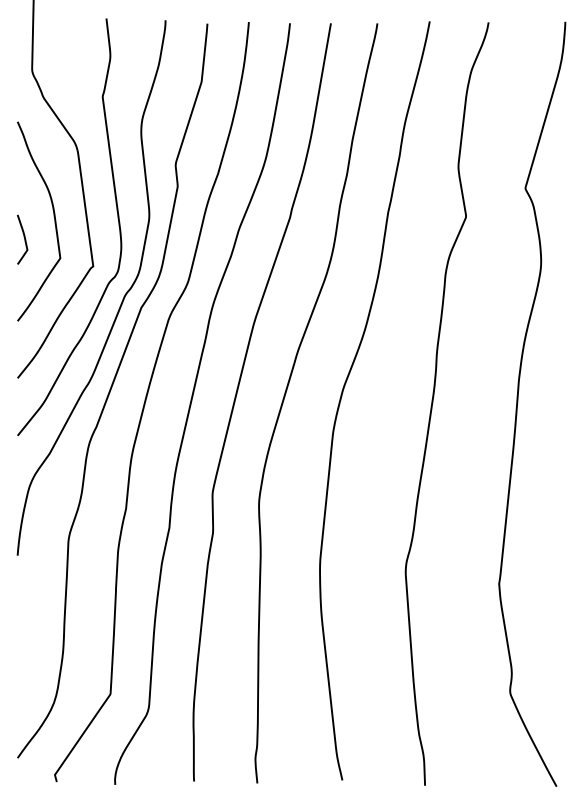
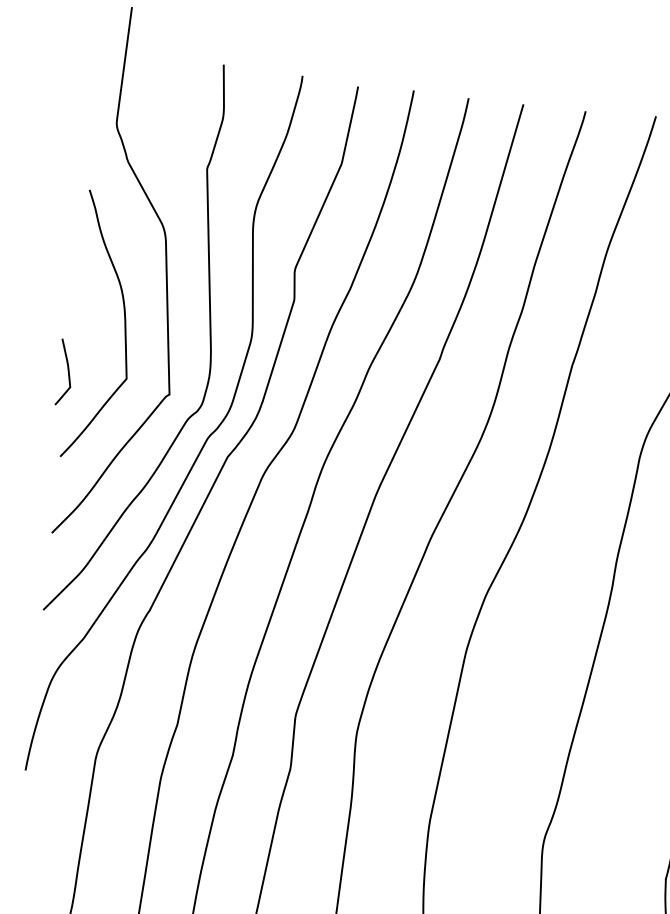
curve: (24, 239) -> (67, 372), moved

